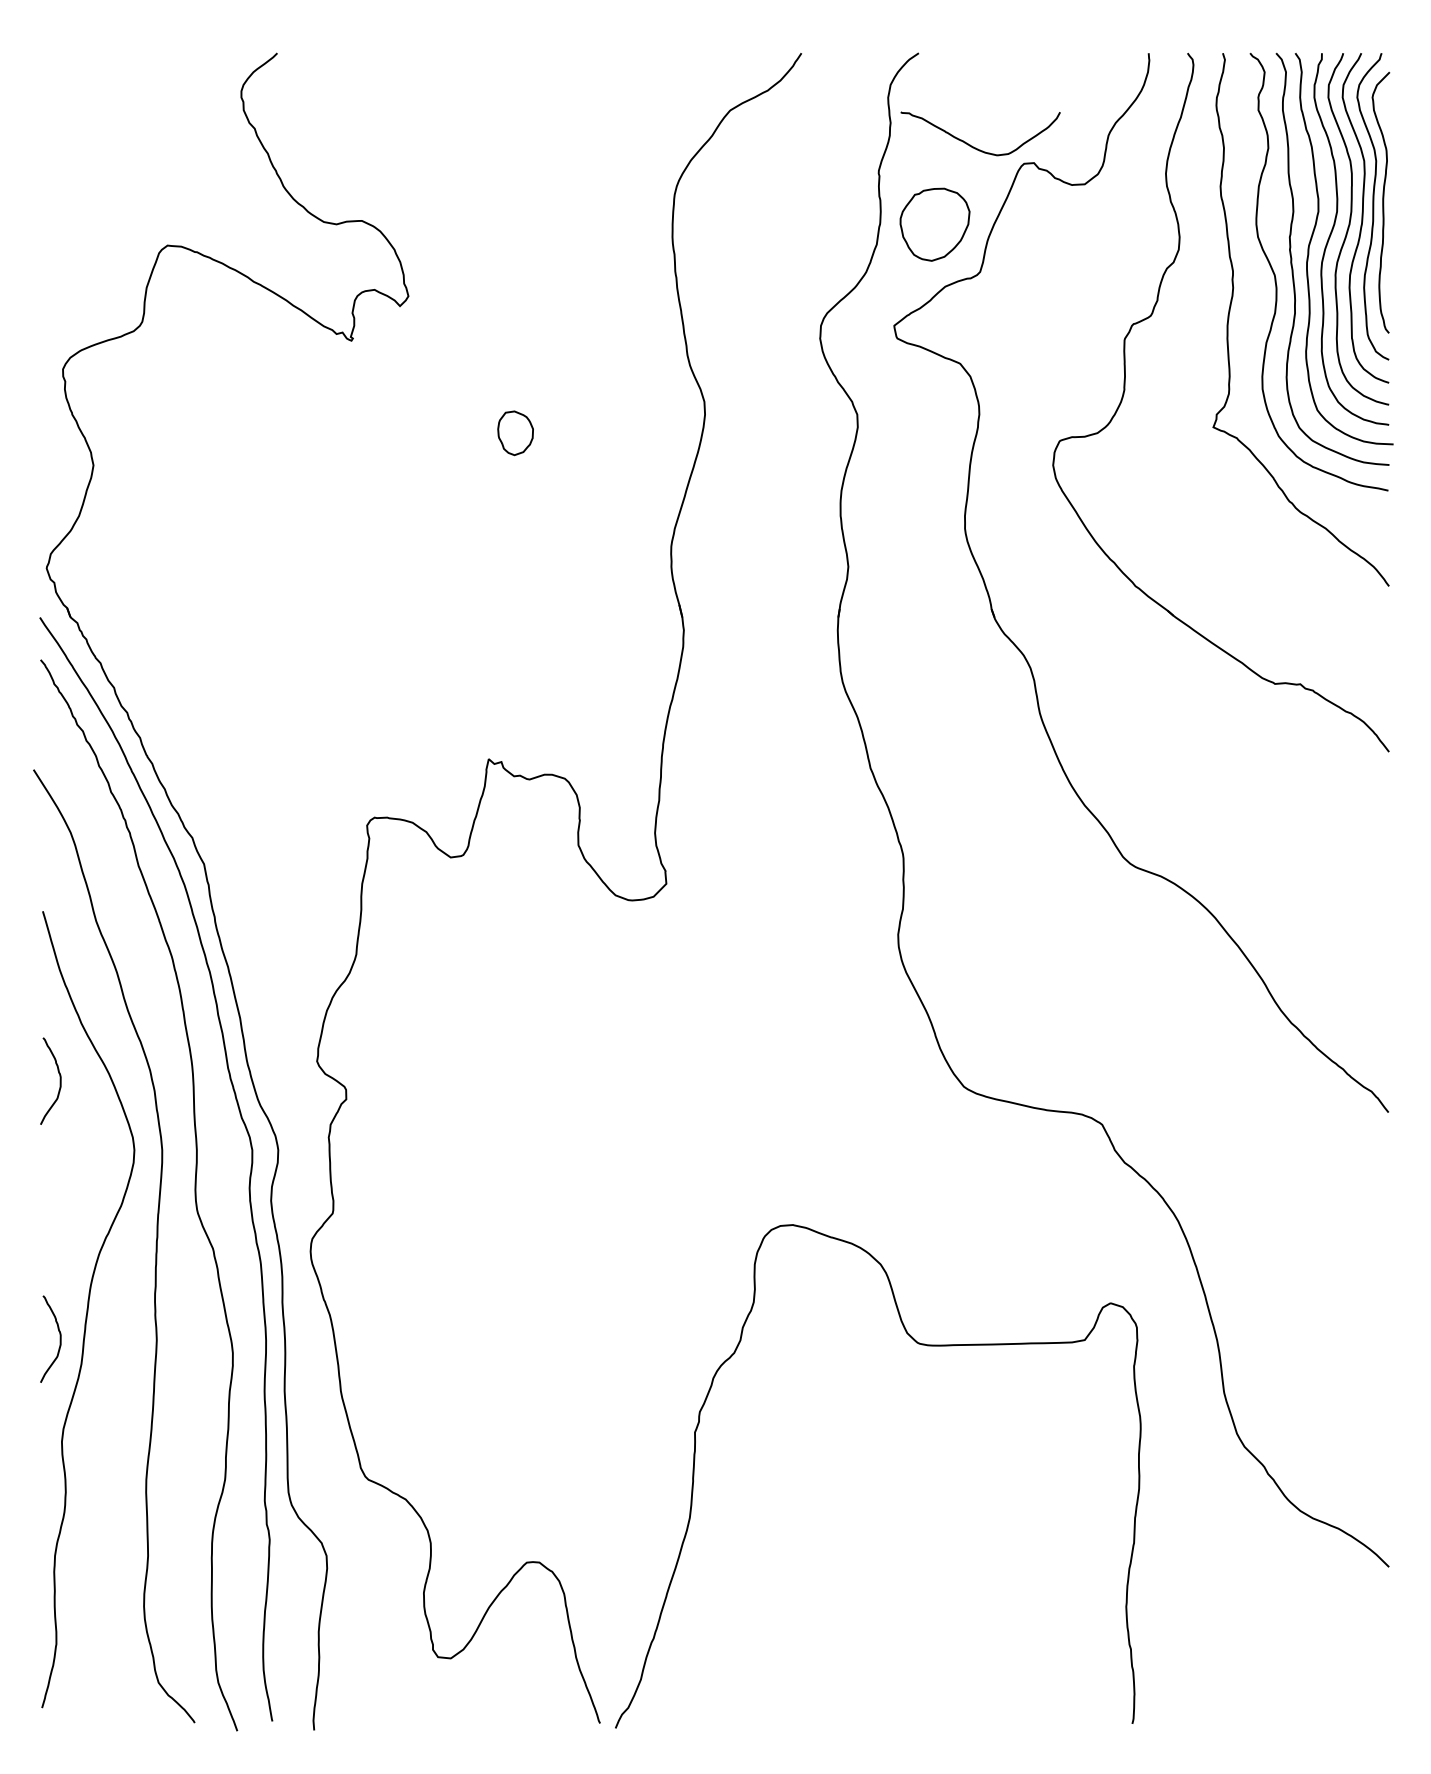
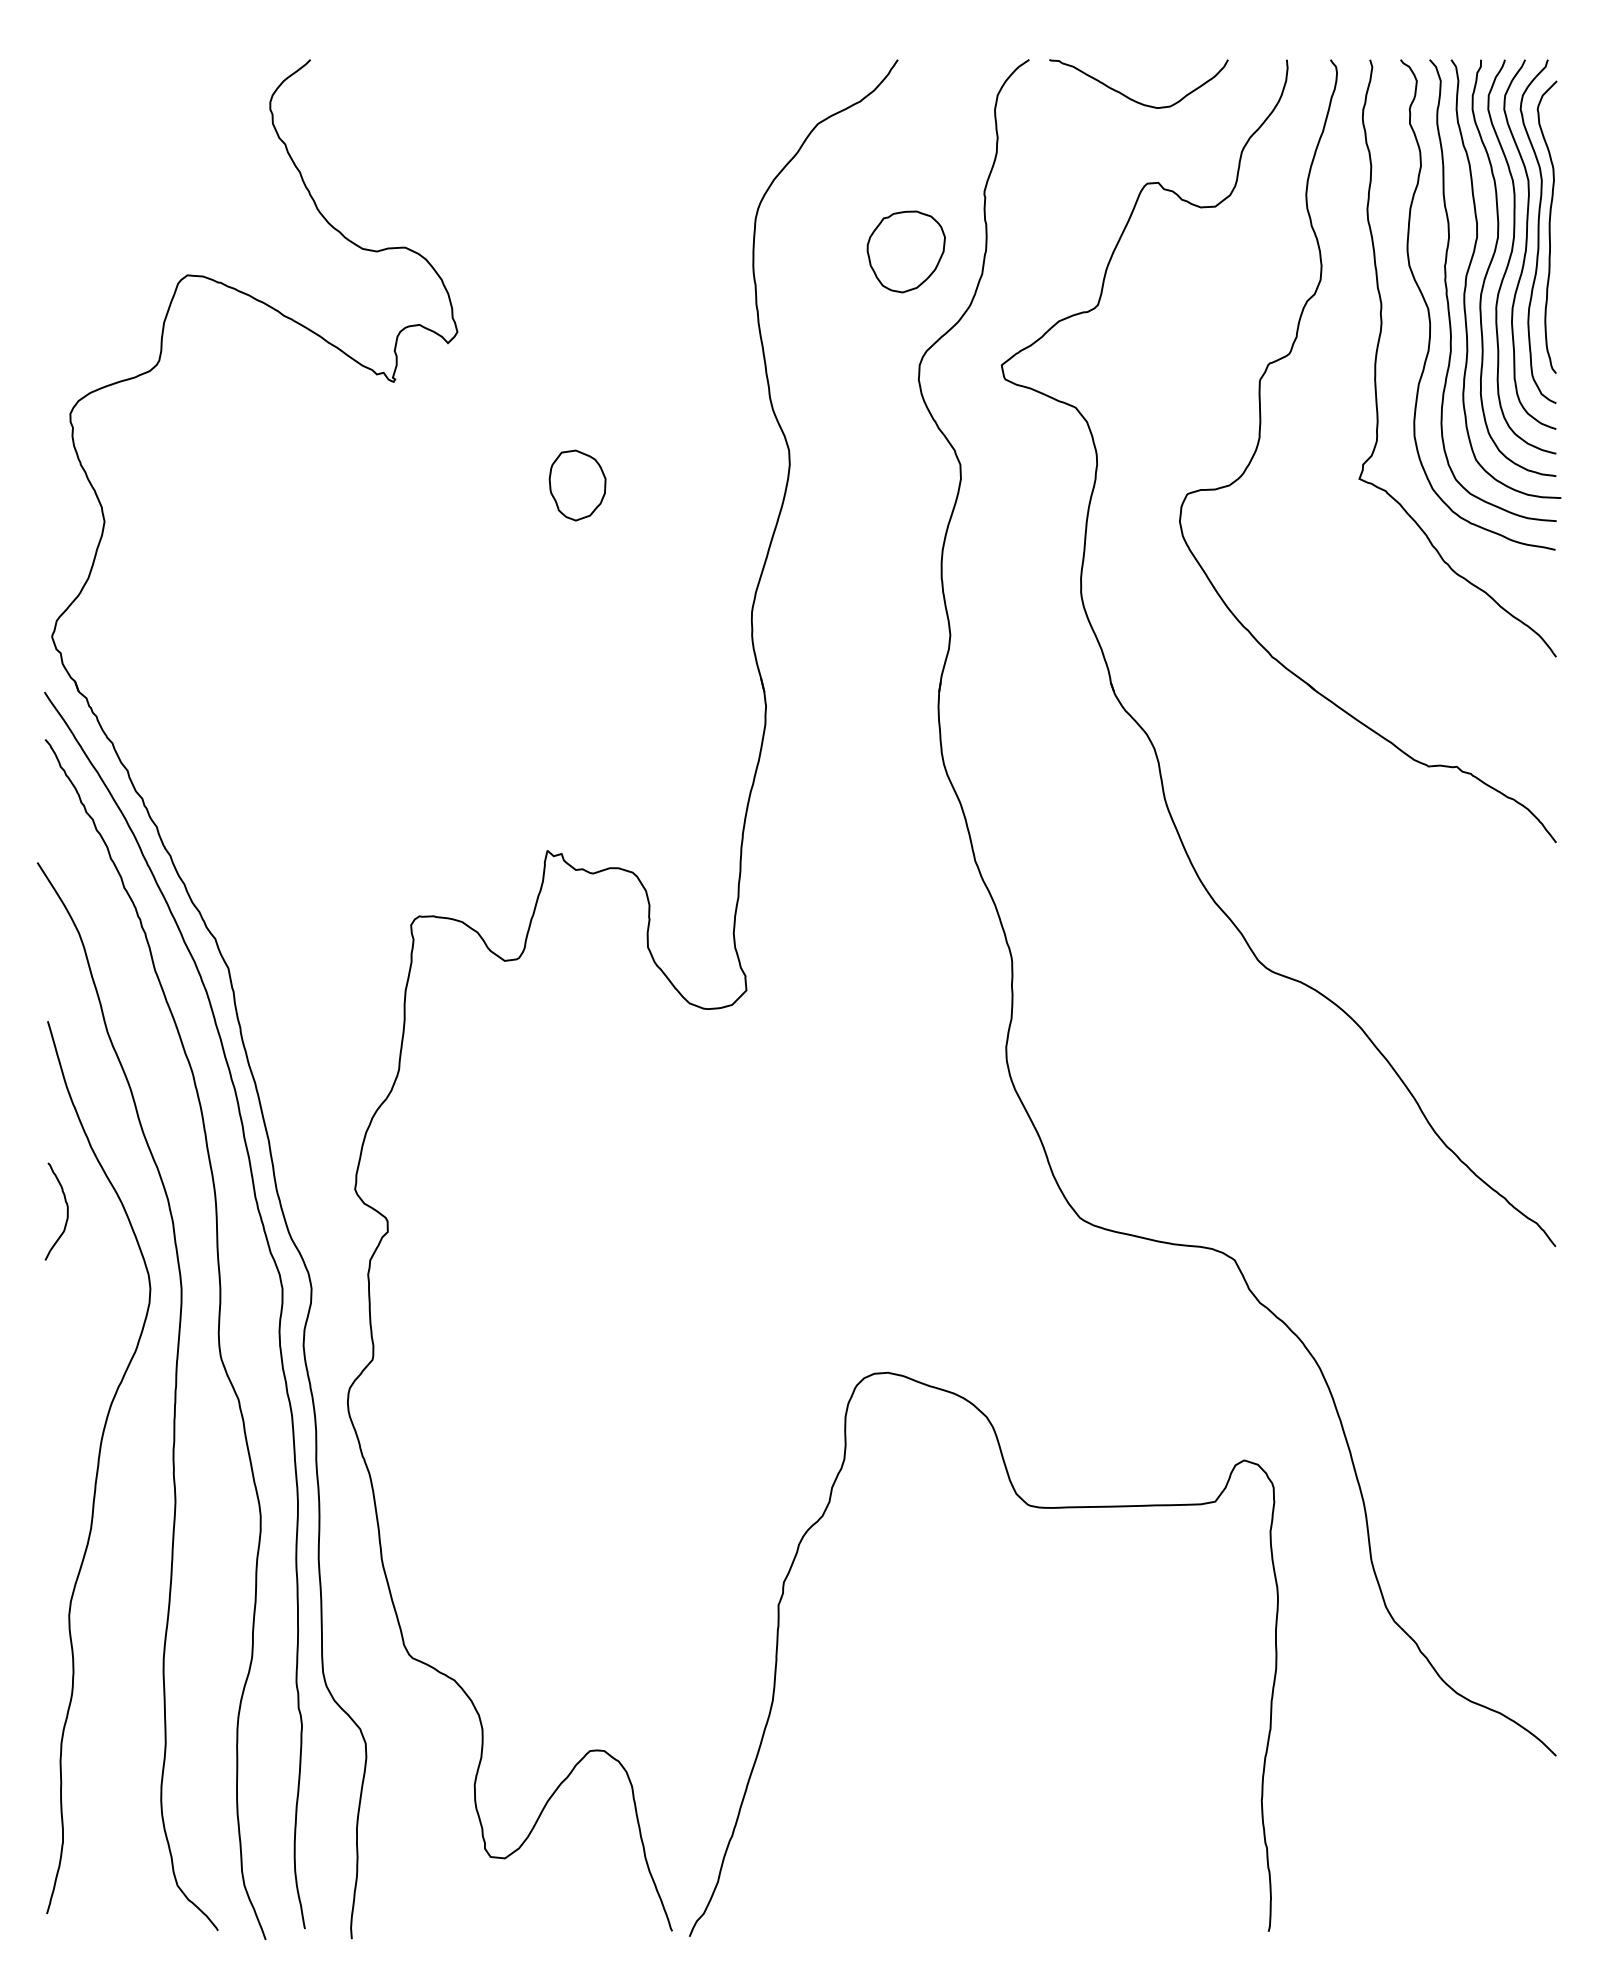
curve: (973, 146) -> (1130, 98), moved
part: (934, 224) -> (905, 251), moved
part: (515, 433) -> (577, 485), size x1.43
curve: (59, 1338) -> (66, 1499), removed

